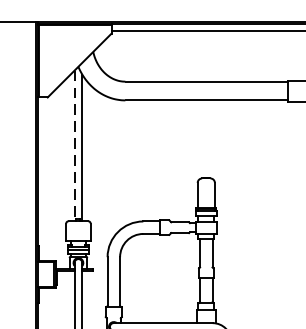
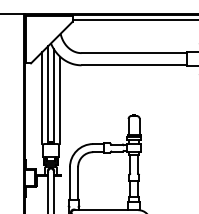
line: (74, 145) -> (48, 94), dashed -> solid
line: (65, 149) -> (42, 97), added
line: (91, 152) -> (59, 99), added

